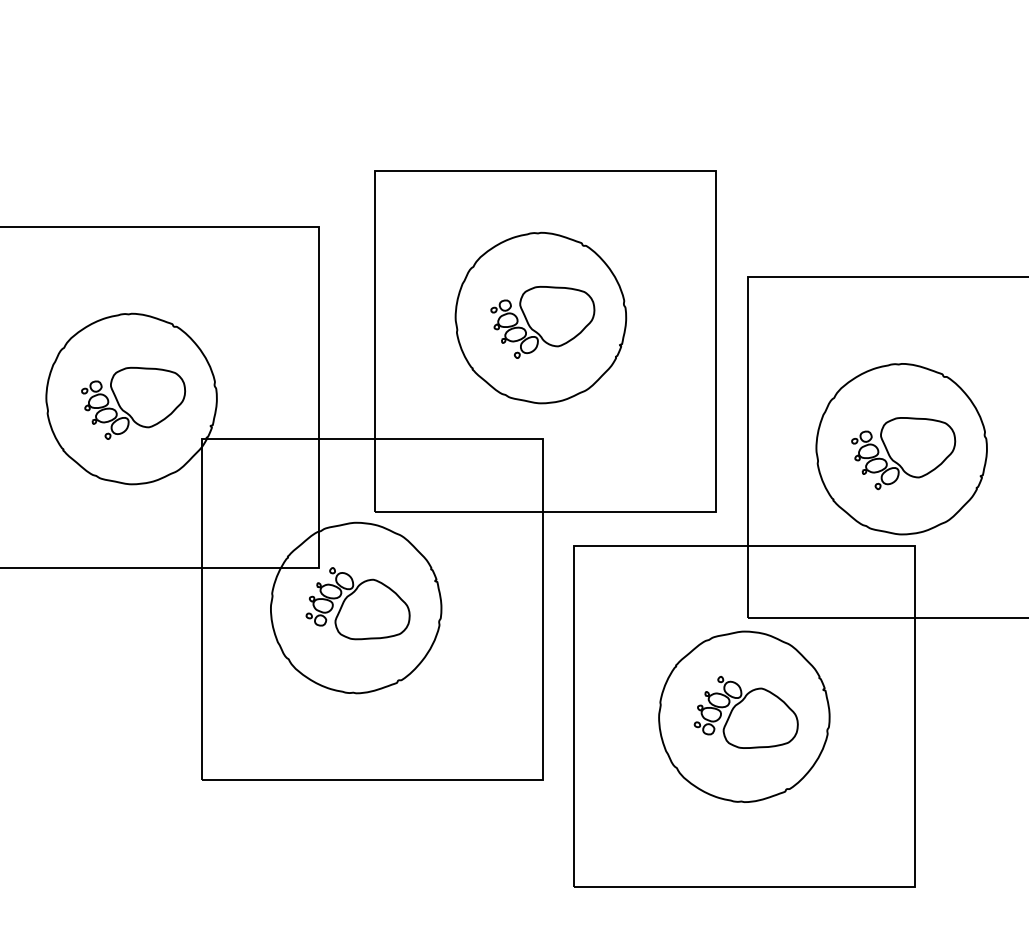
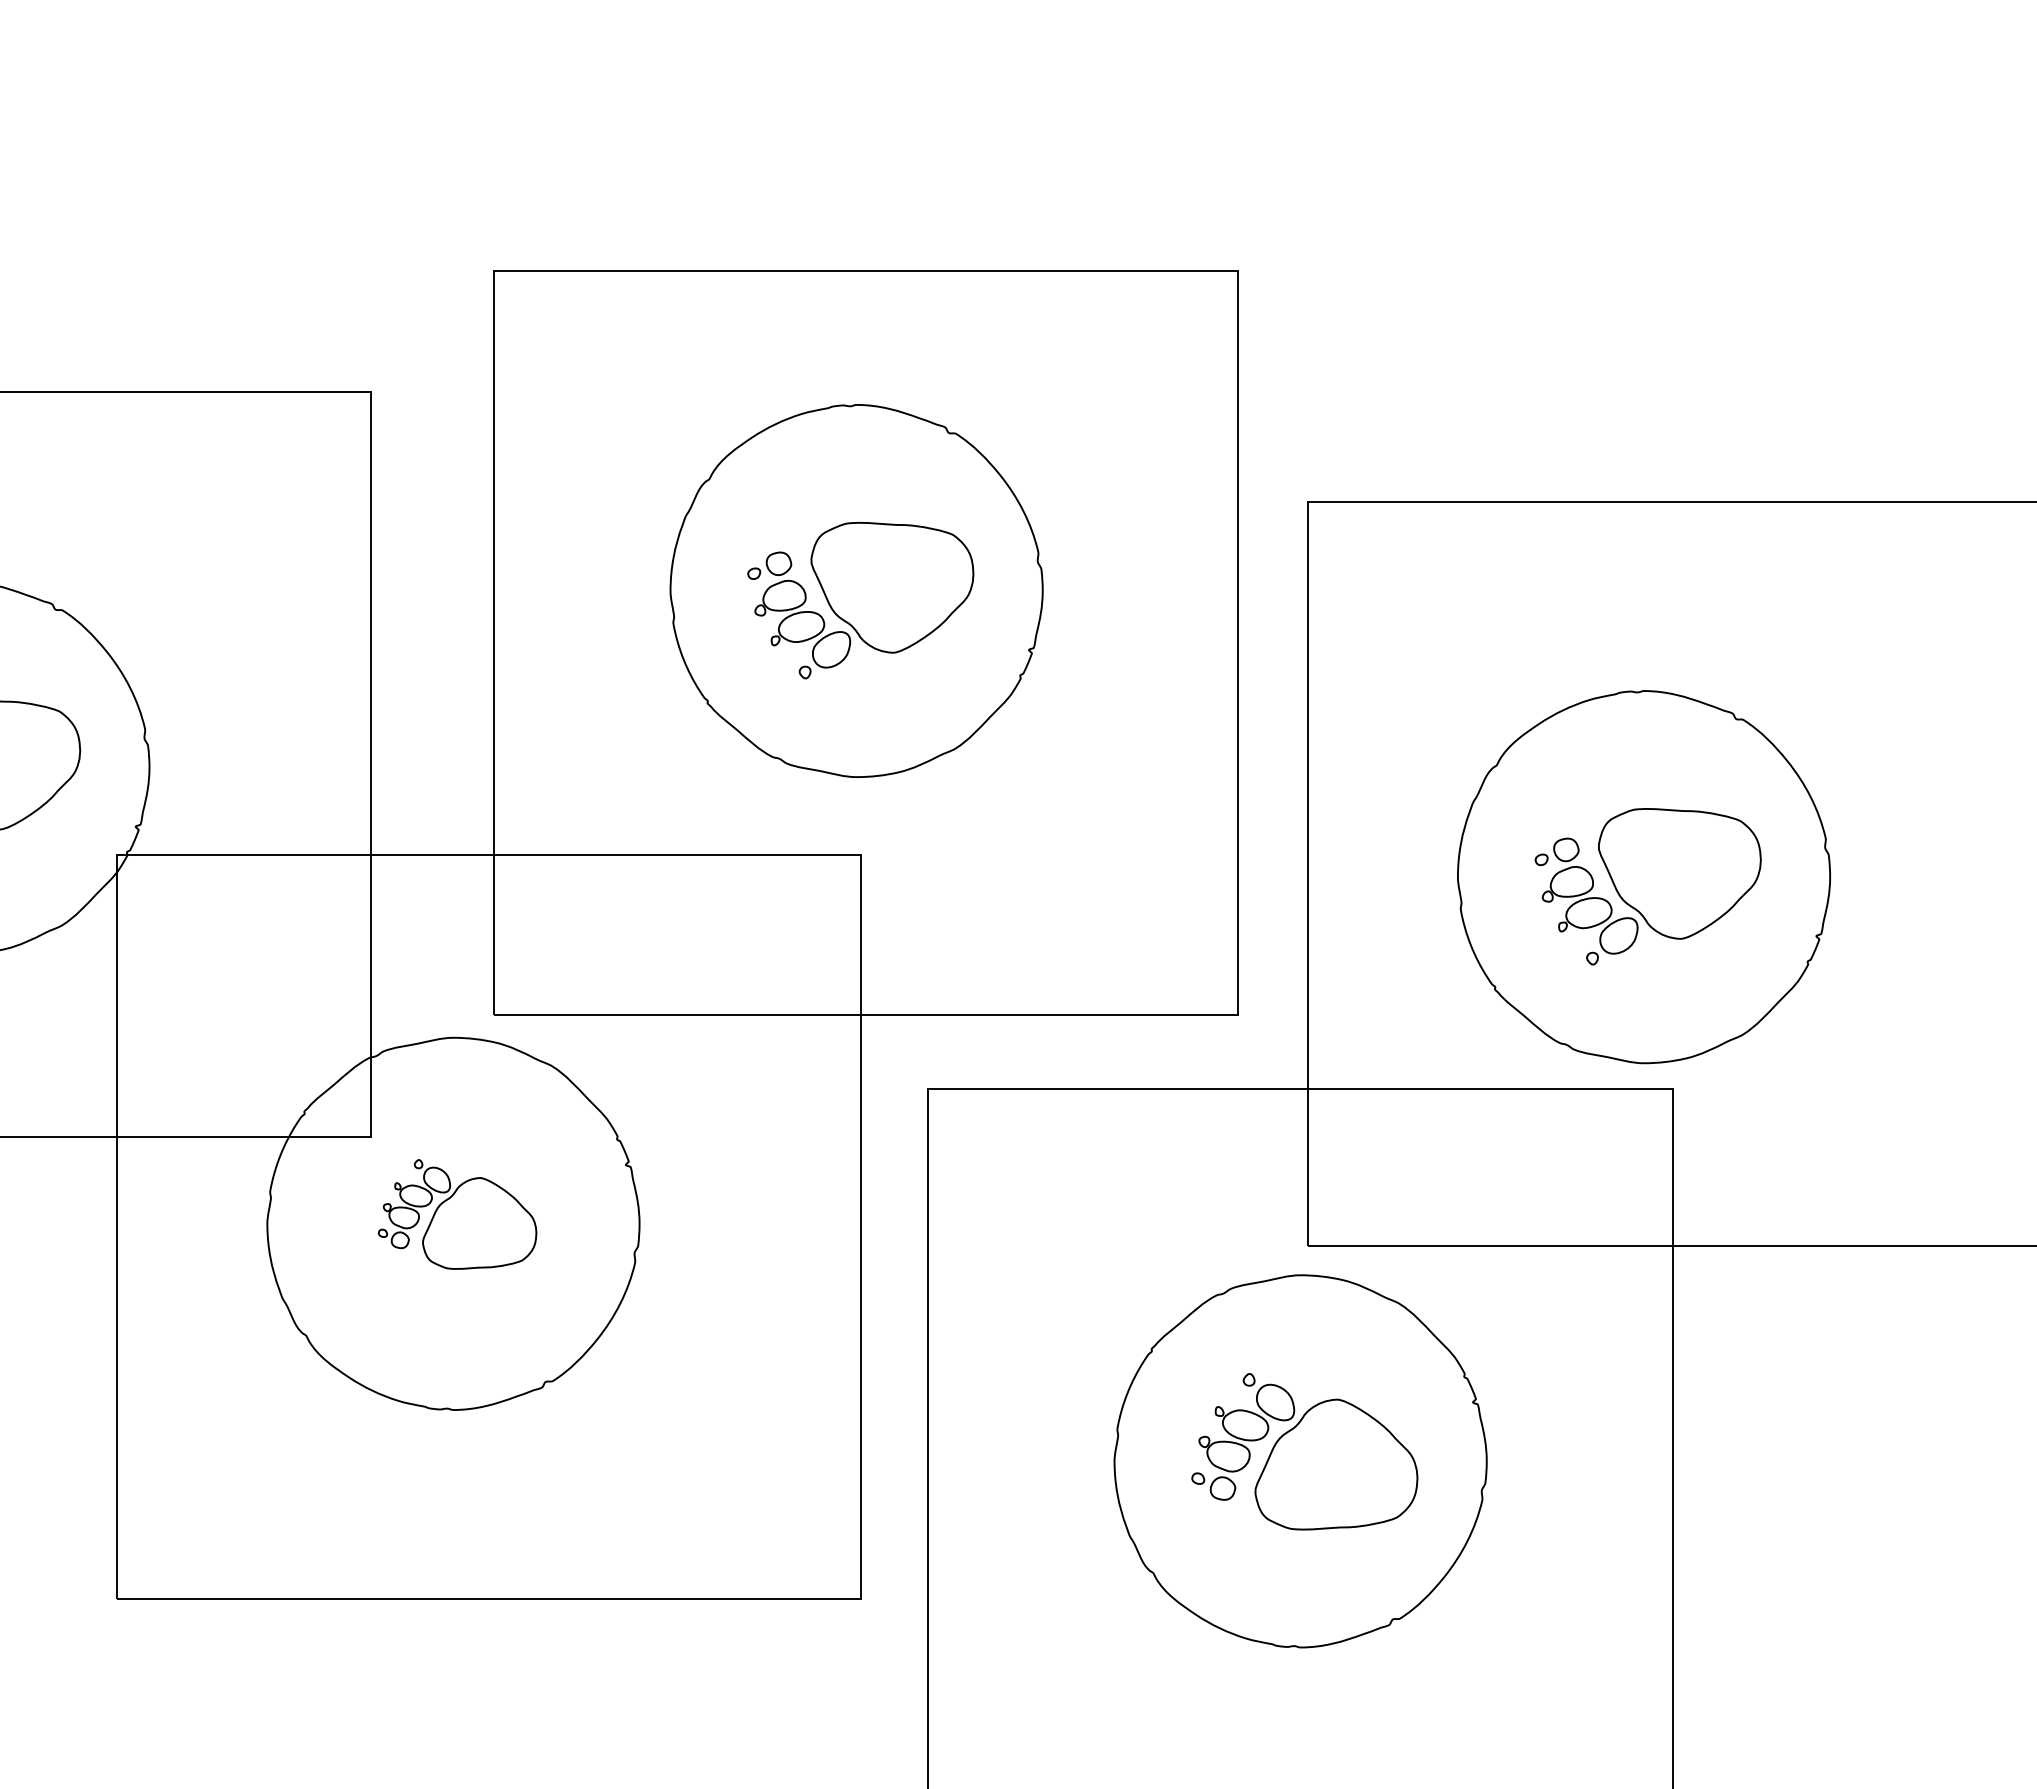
part: (357, 603) -> (456, 1213), size x0.7

